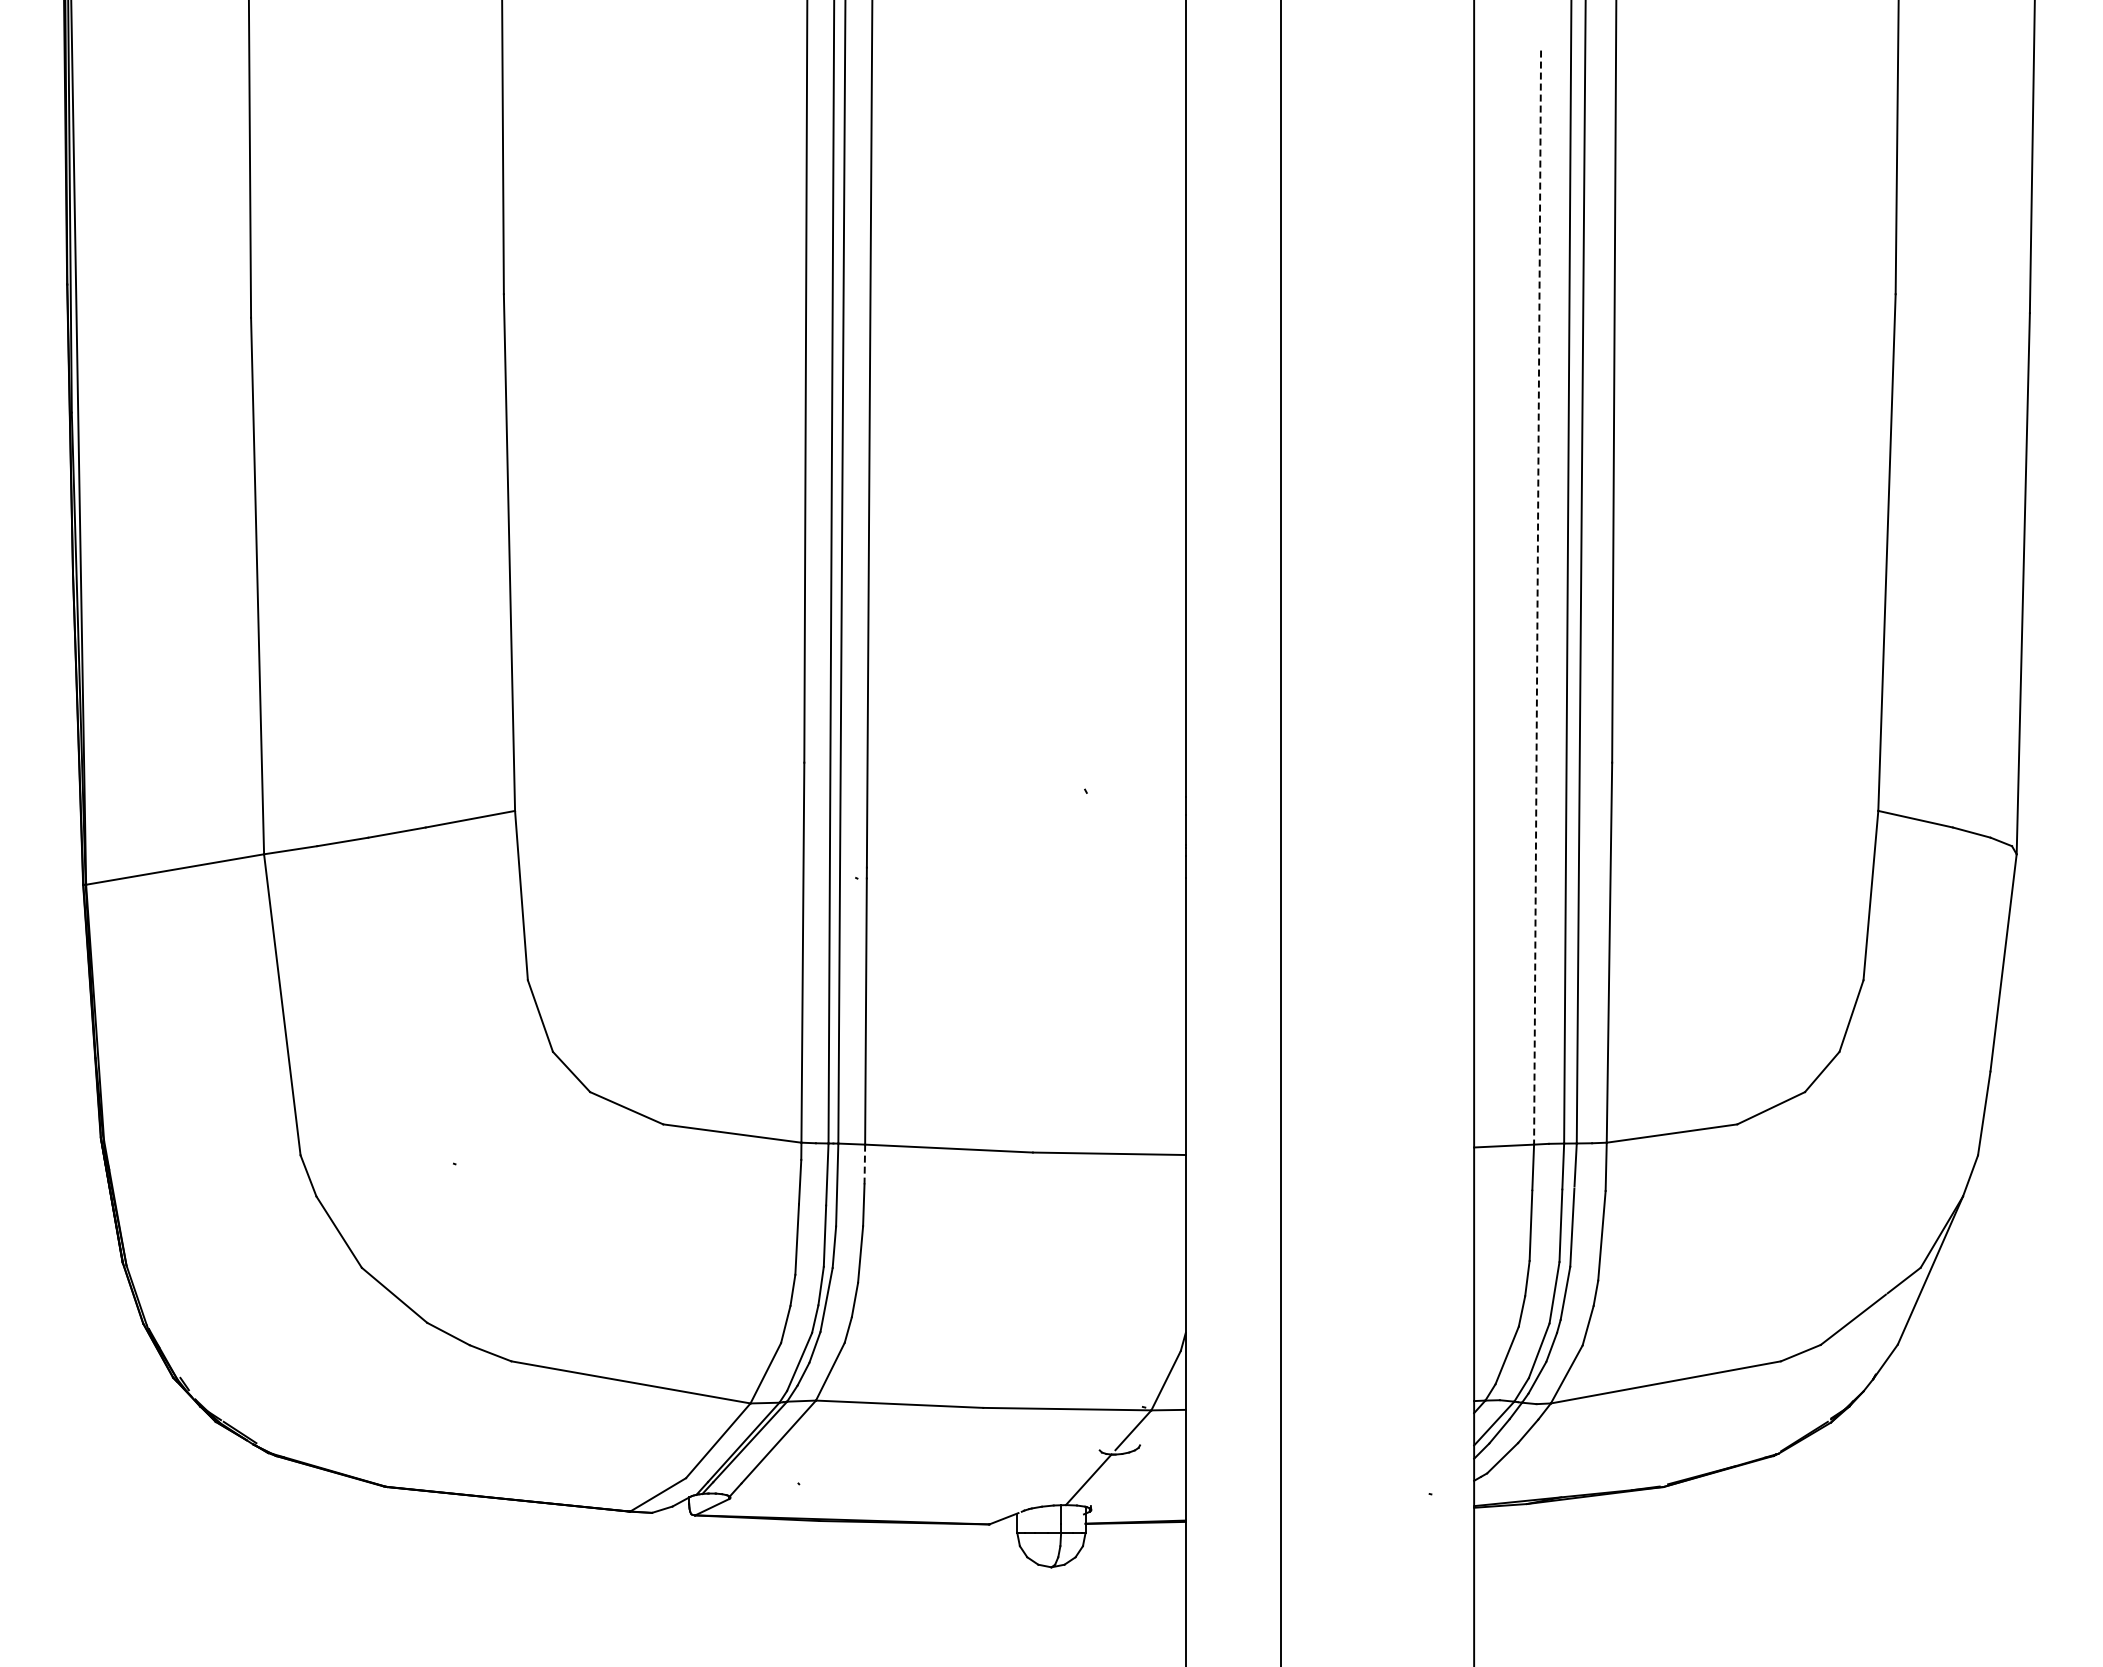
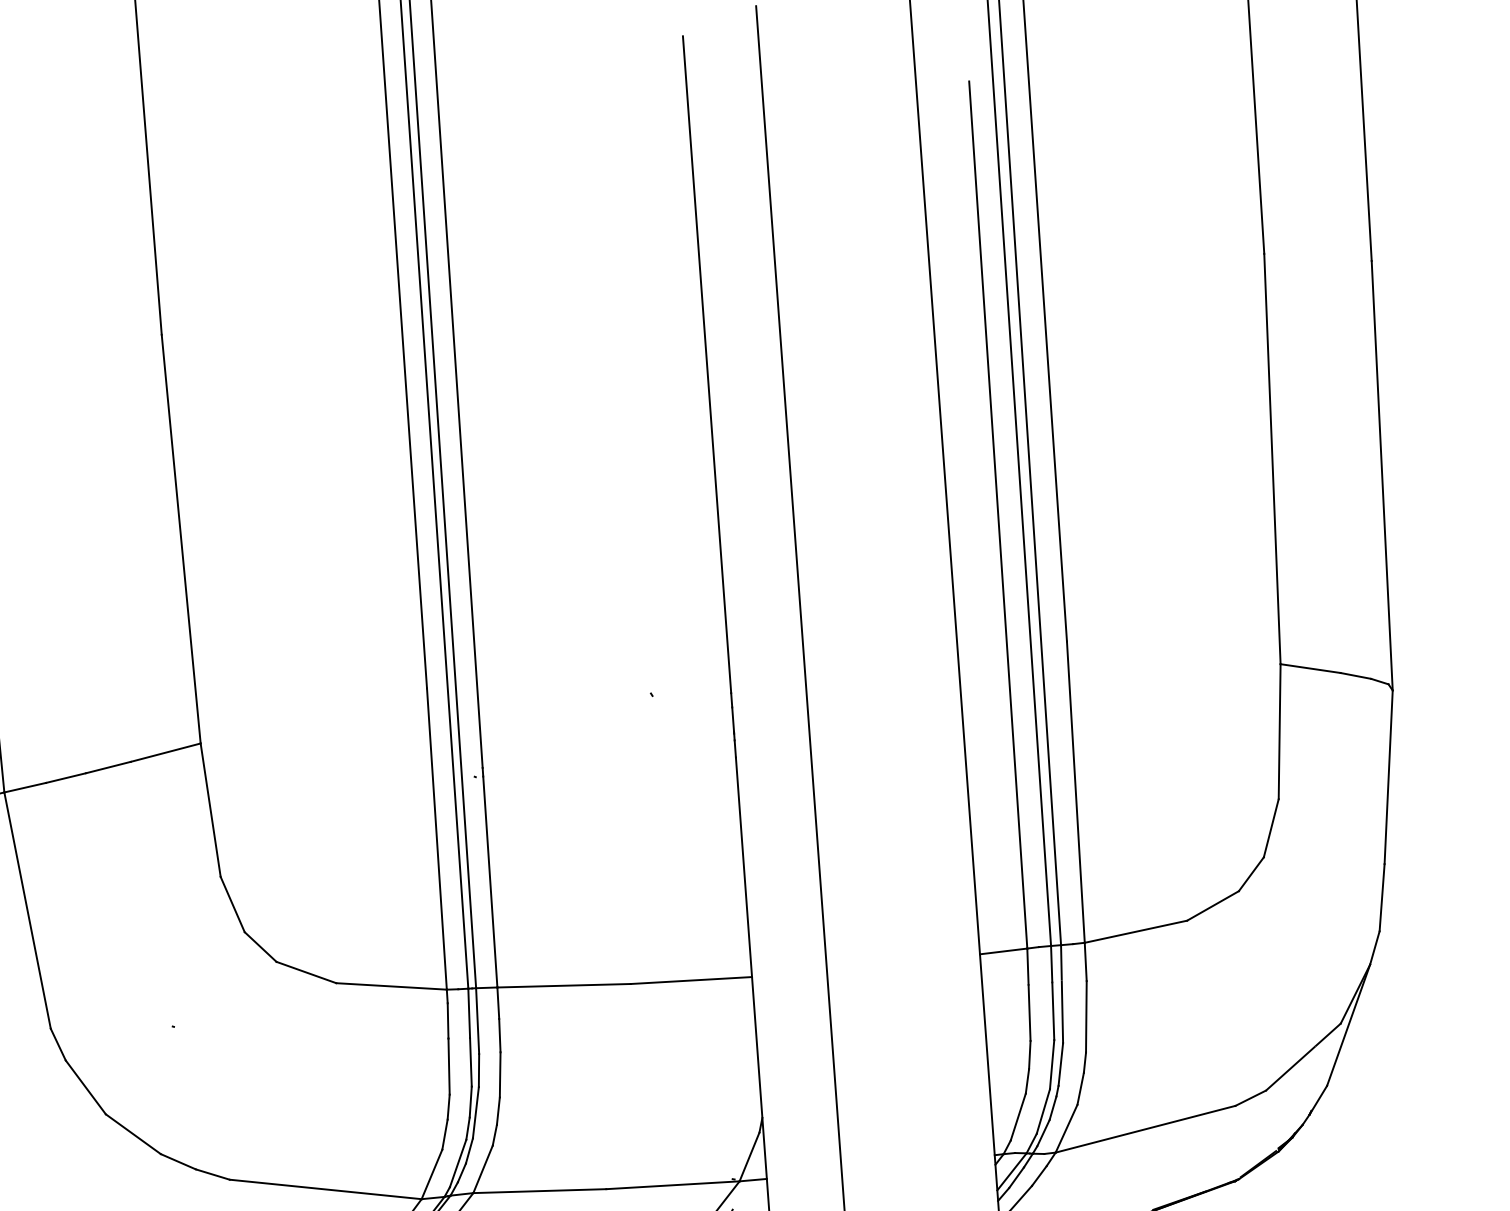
line: (1537, 598) -> (998, 515), dashed -> solid
line: (864, 1164) -> (498, 1003), dashed -> solid

